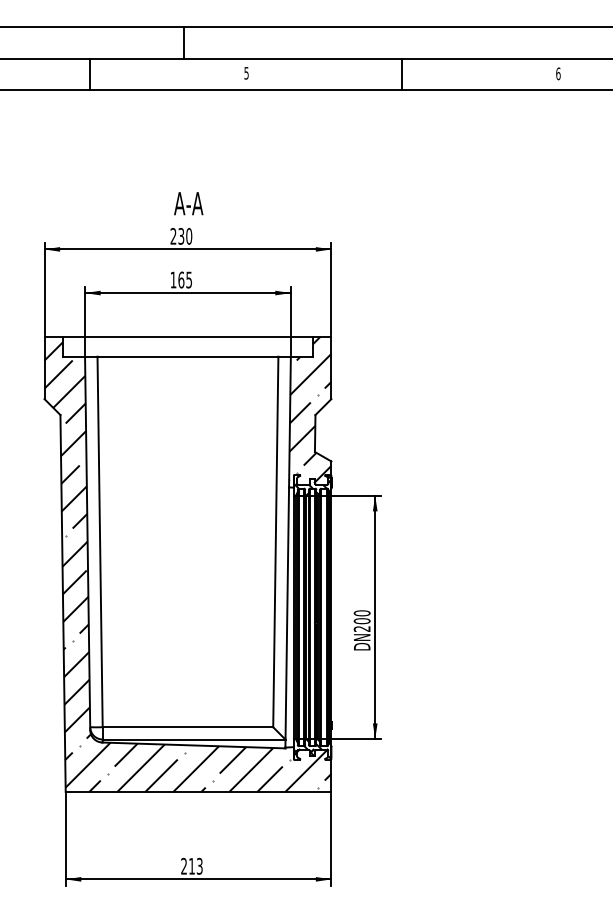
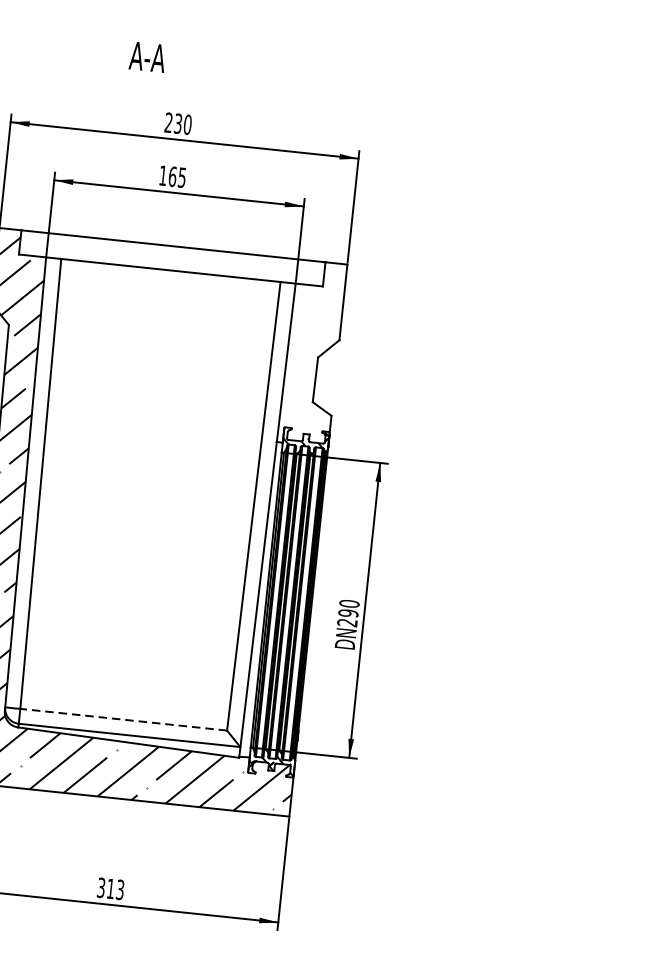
text: (188, 203) -> (147, 56), moved
hatch: (310, 409) -> (312, 350), removed
text: (362, 621) -> (348, 613), DN200 -> DN290
line: (187, 727) -> (123, 720), solid -> dashed
text: (183, 866) -> (100, 888), 213 -> 313

